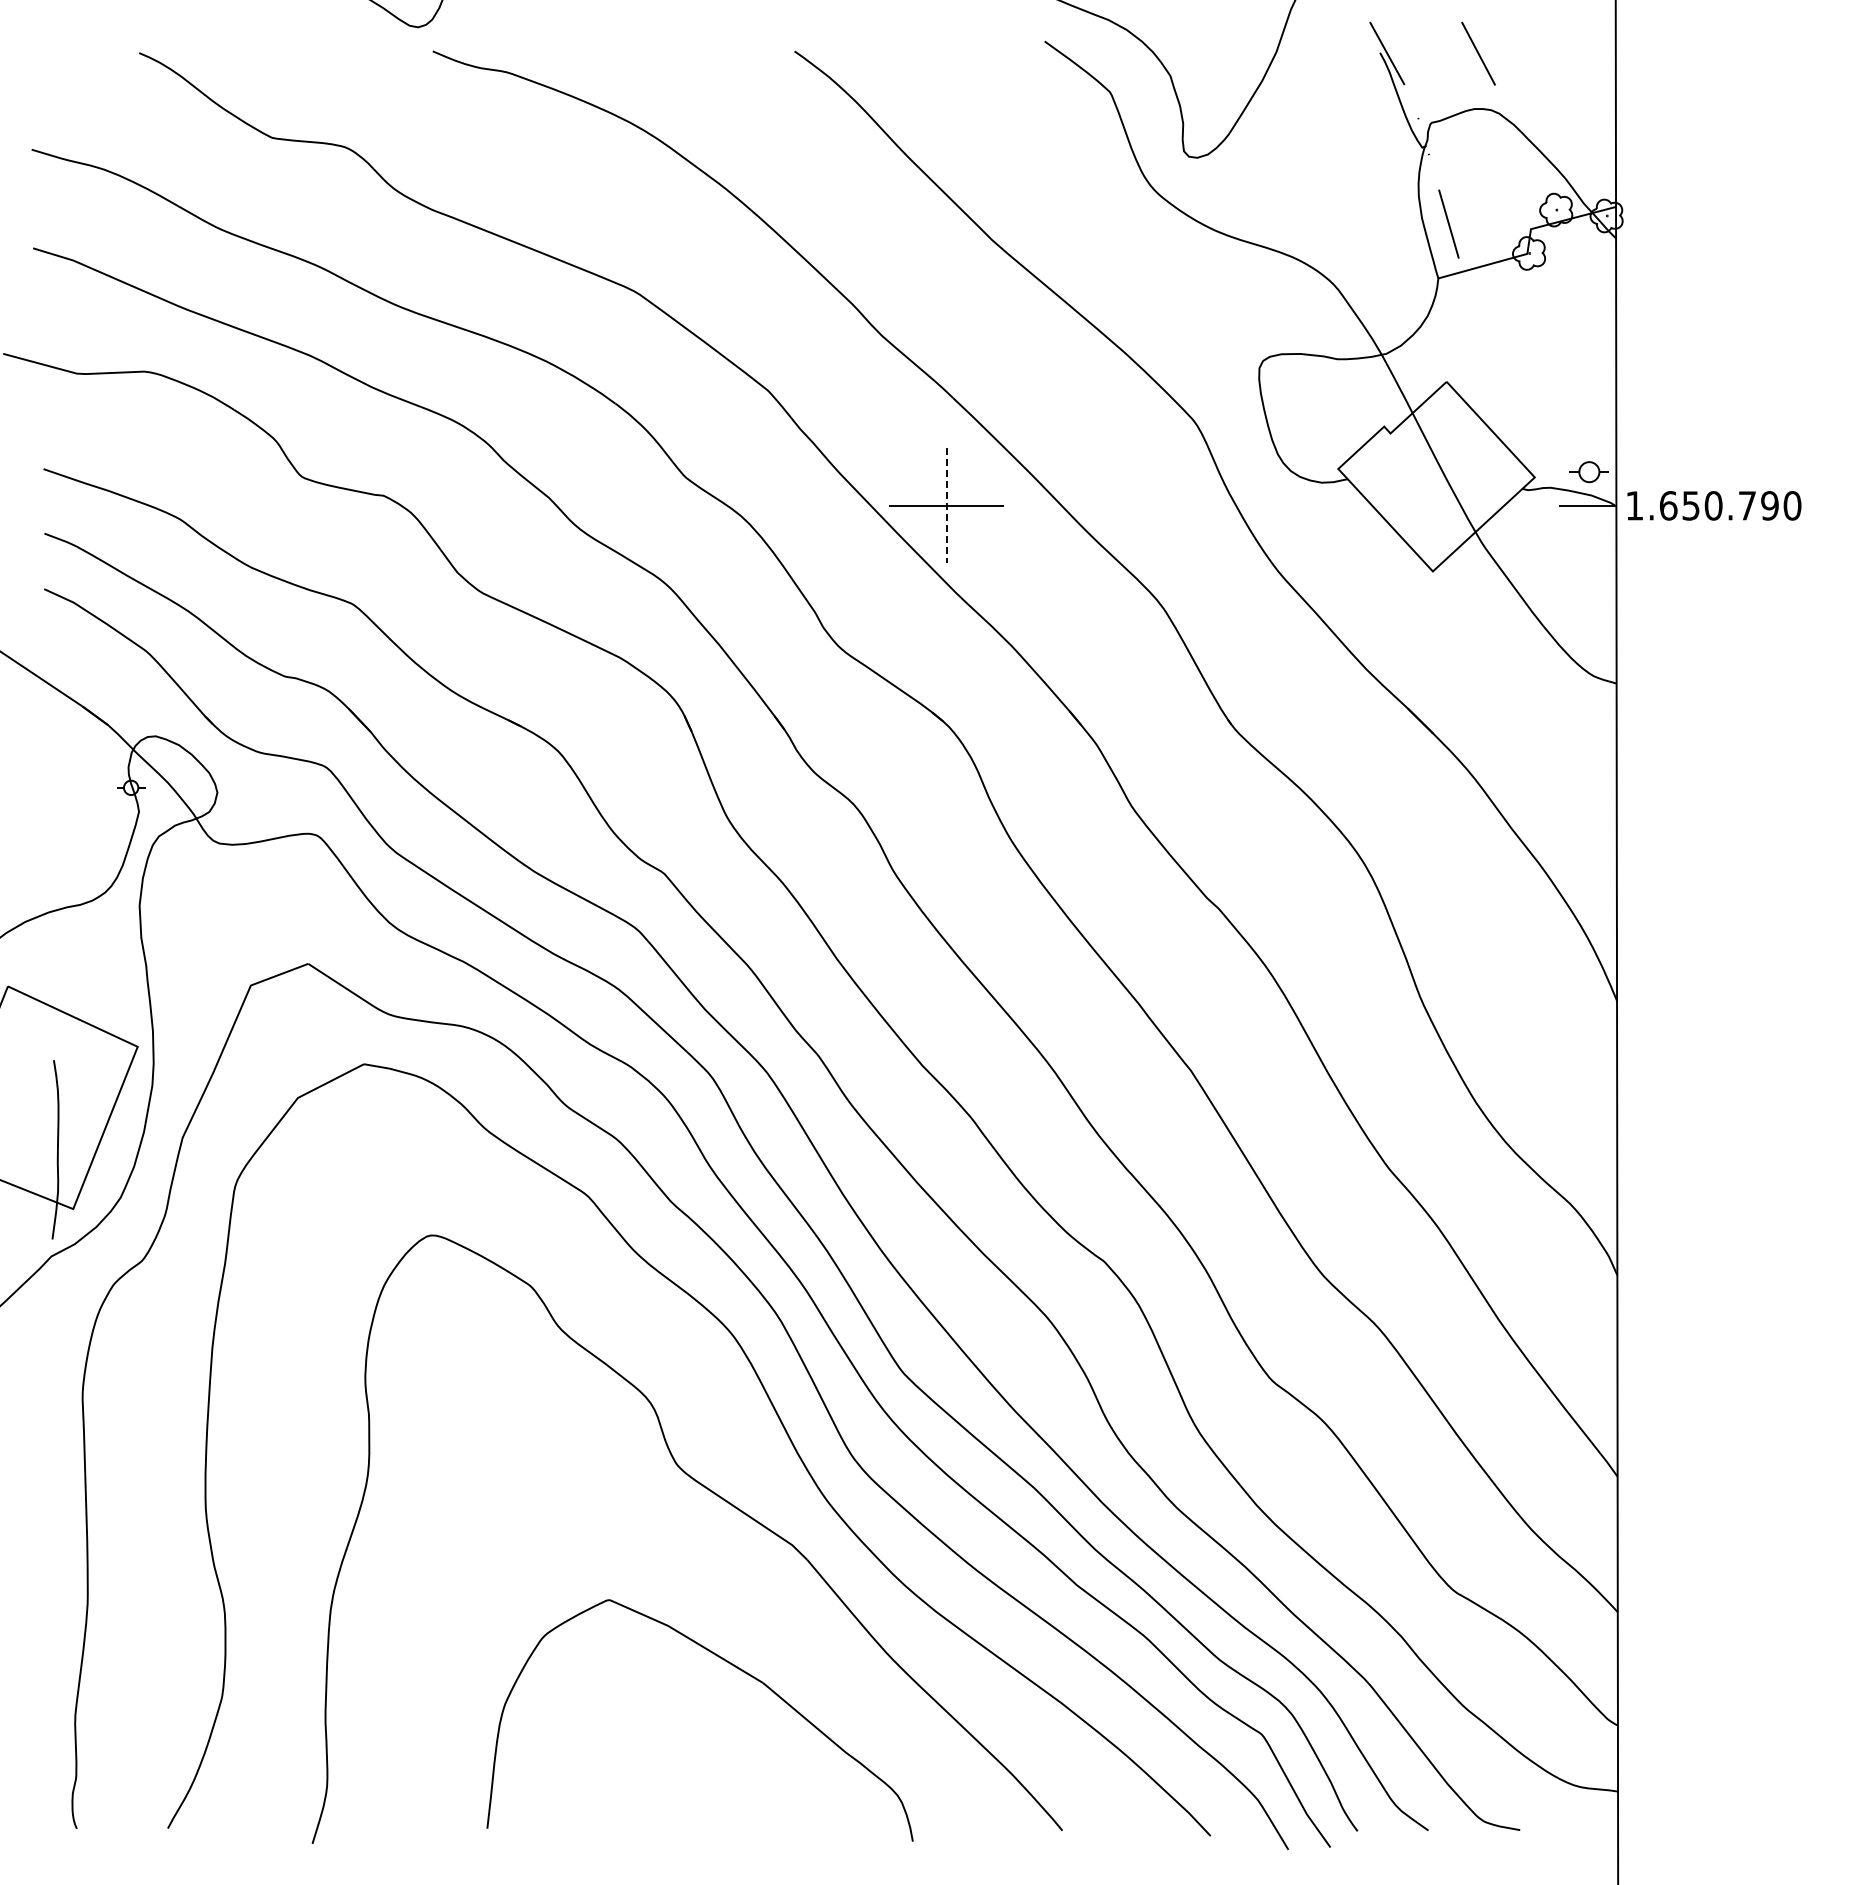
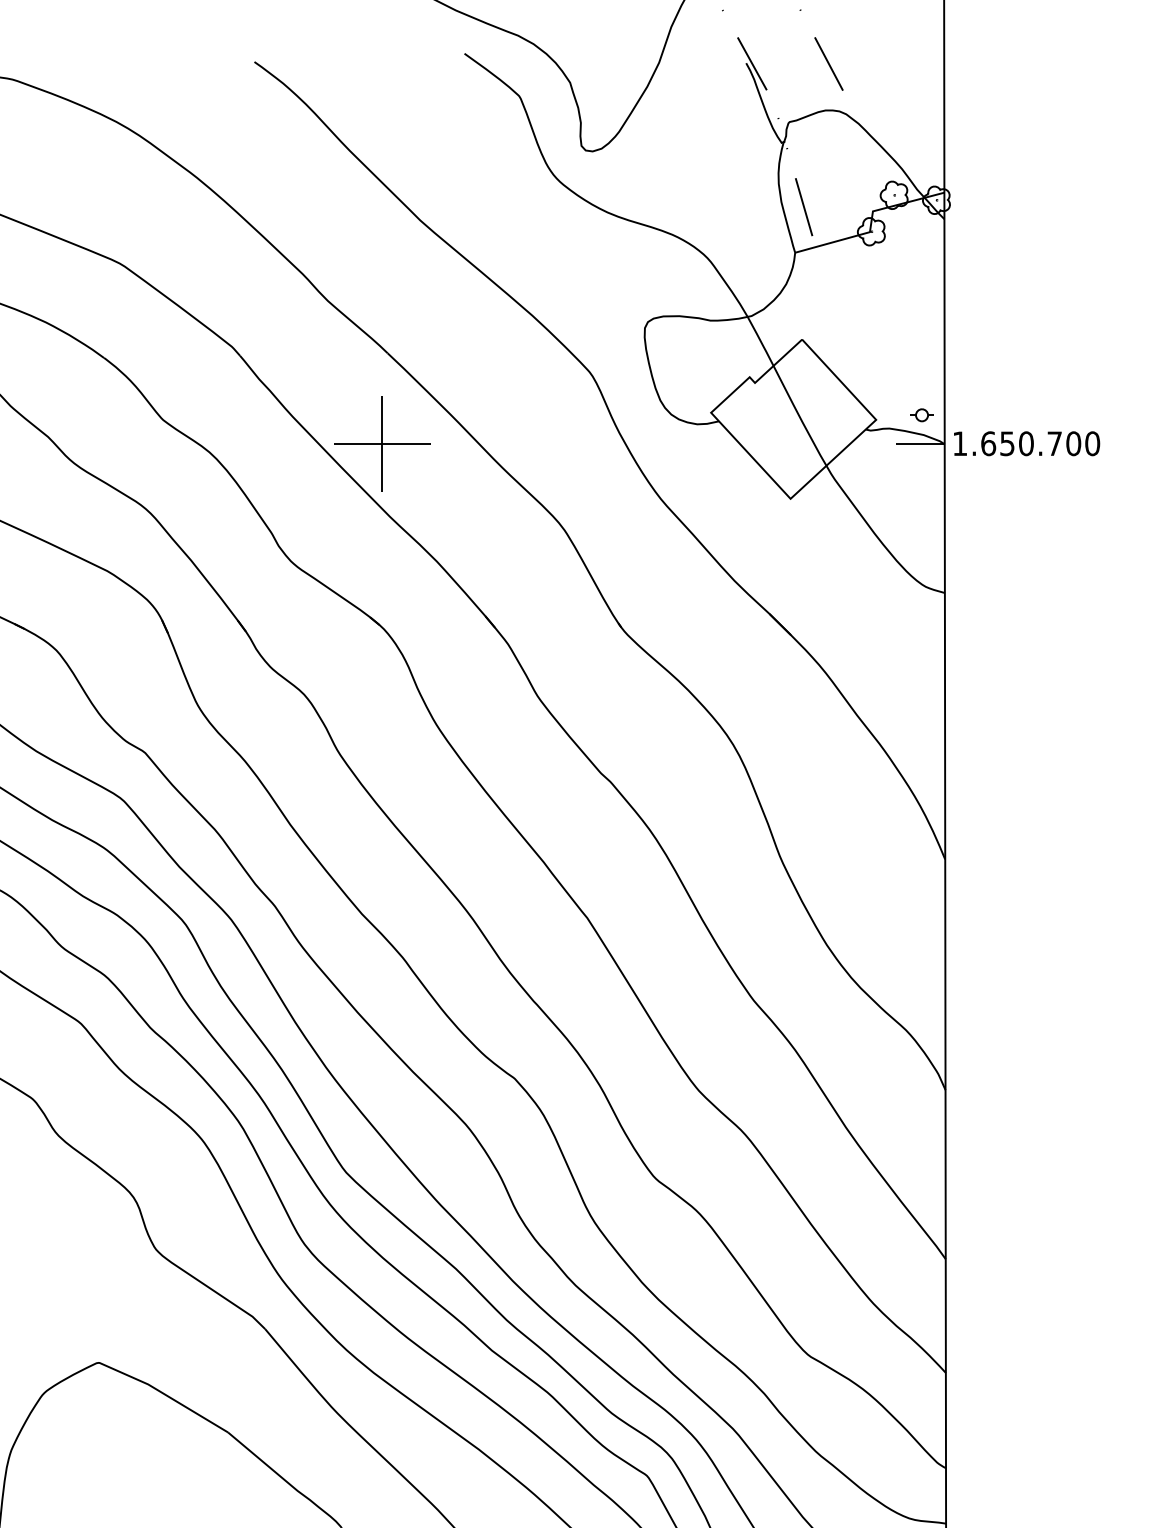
part: (1589, 471) -> (922, 414), size x0.71
text: (1769, 505) -> (1073, 443), 1.650.790 -> 1.650.700
line: (946, 506) -> (382, 444), dashed -> solid

